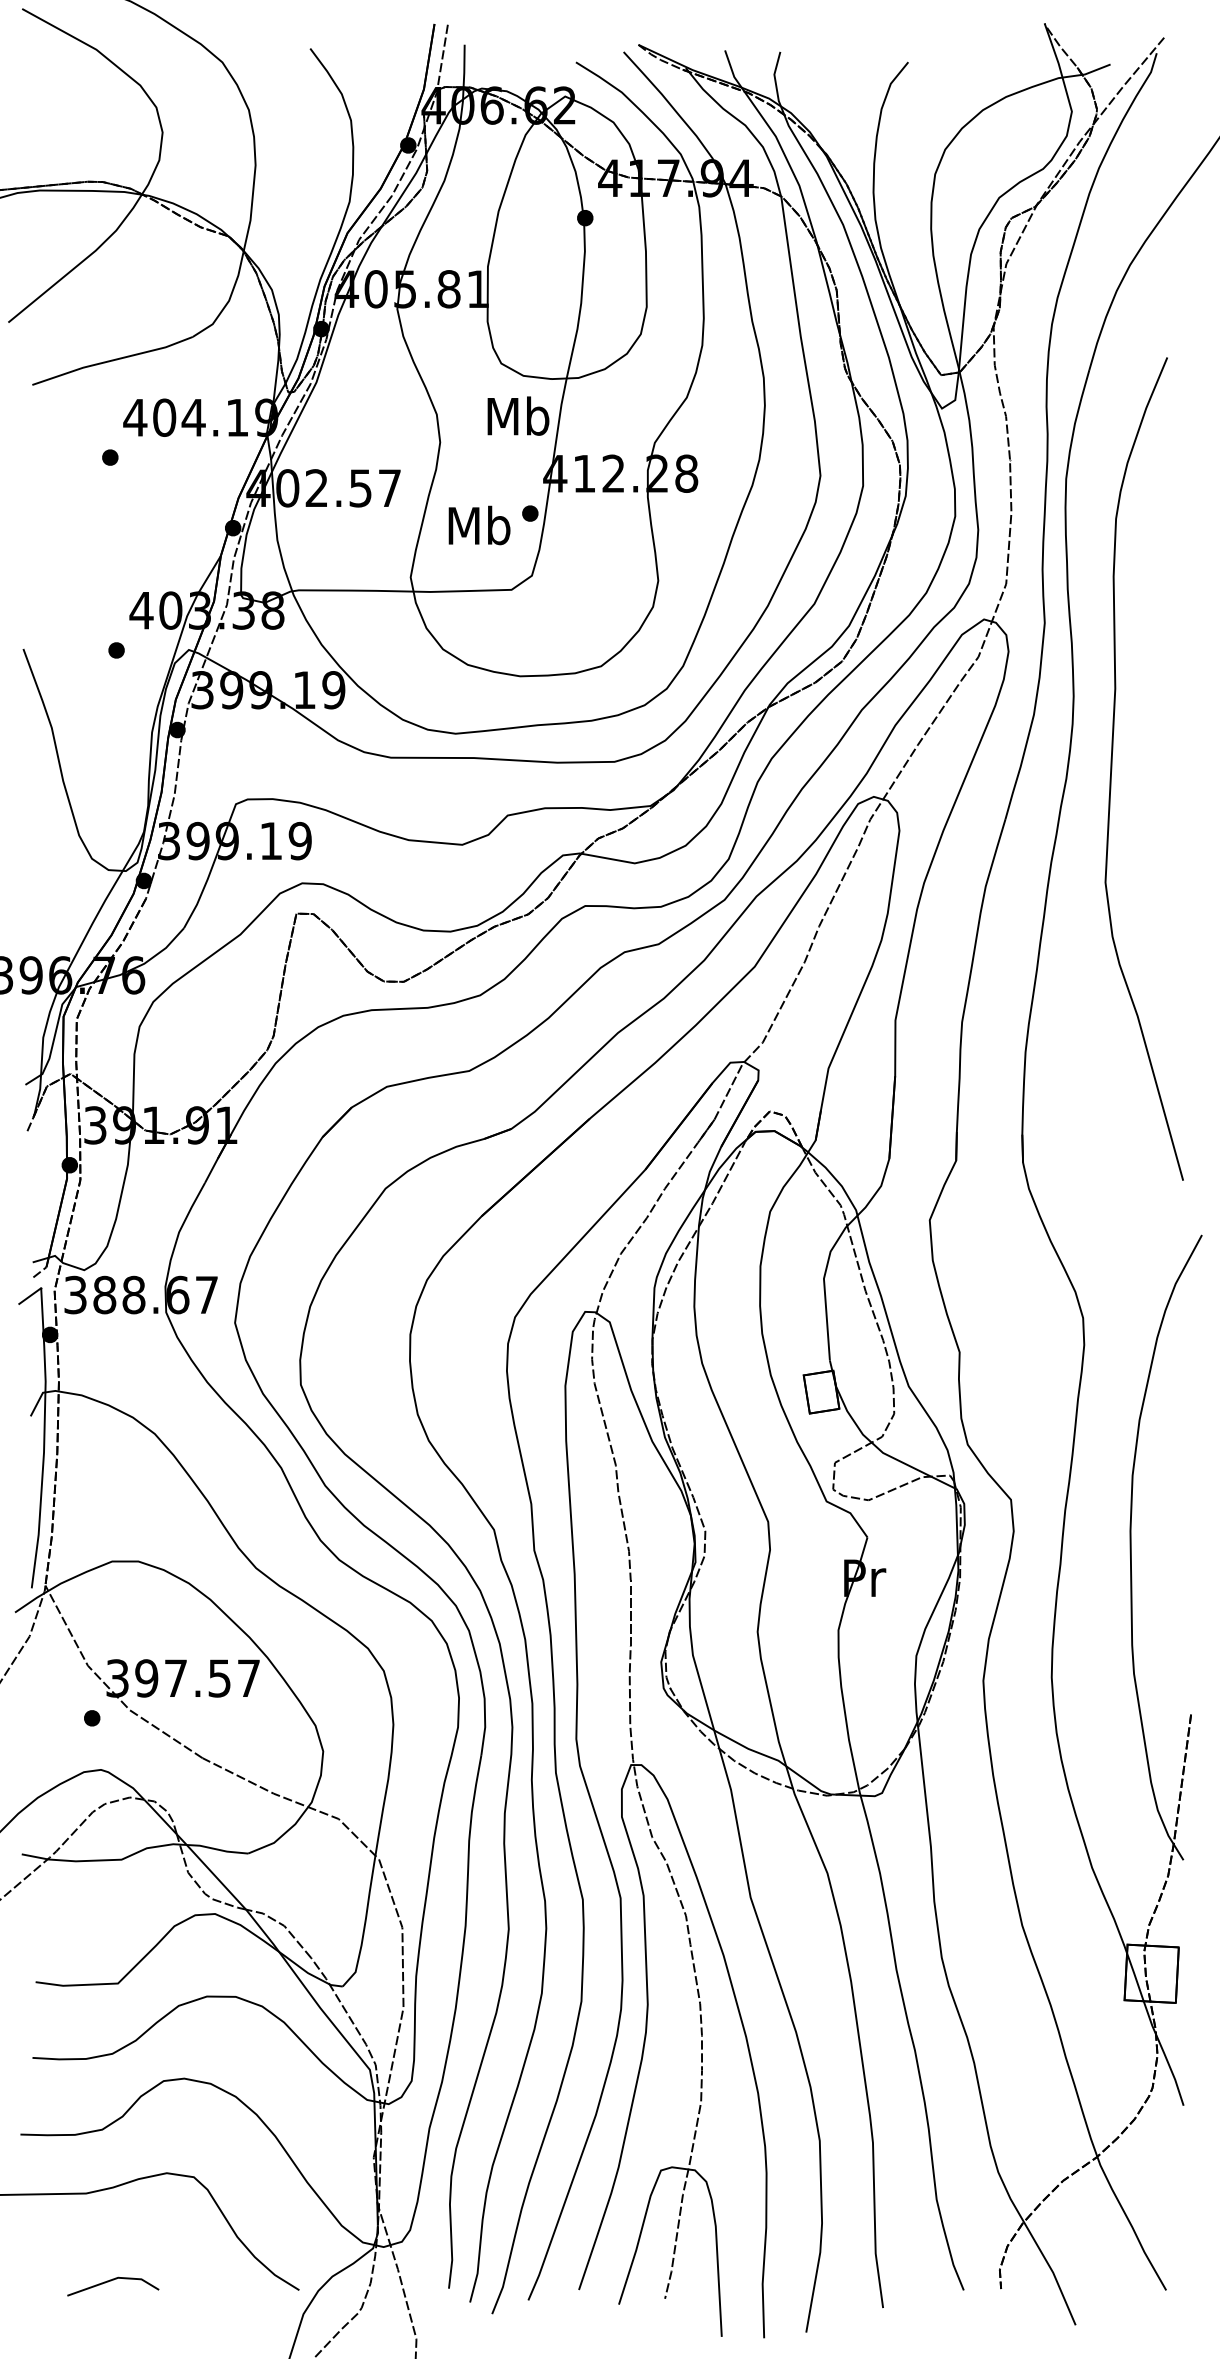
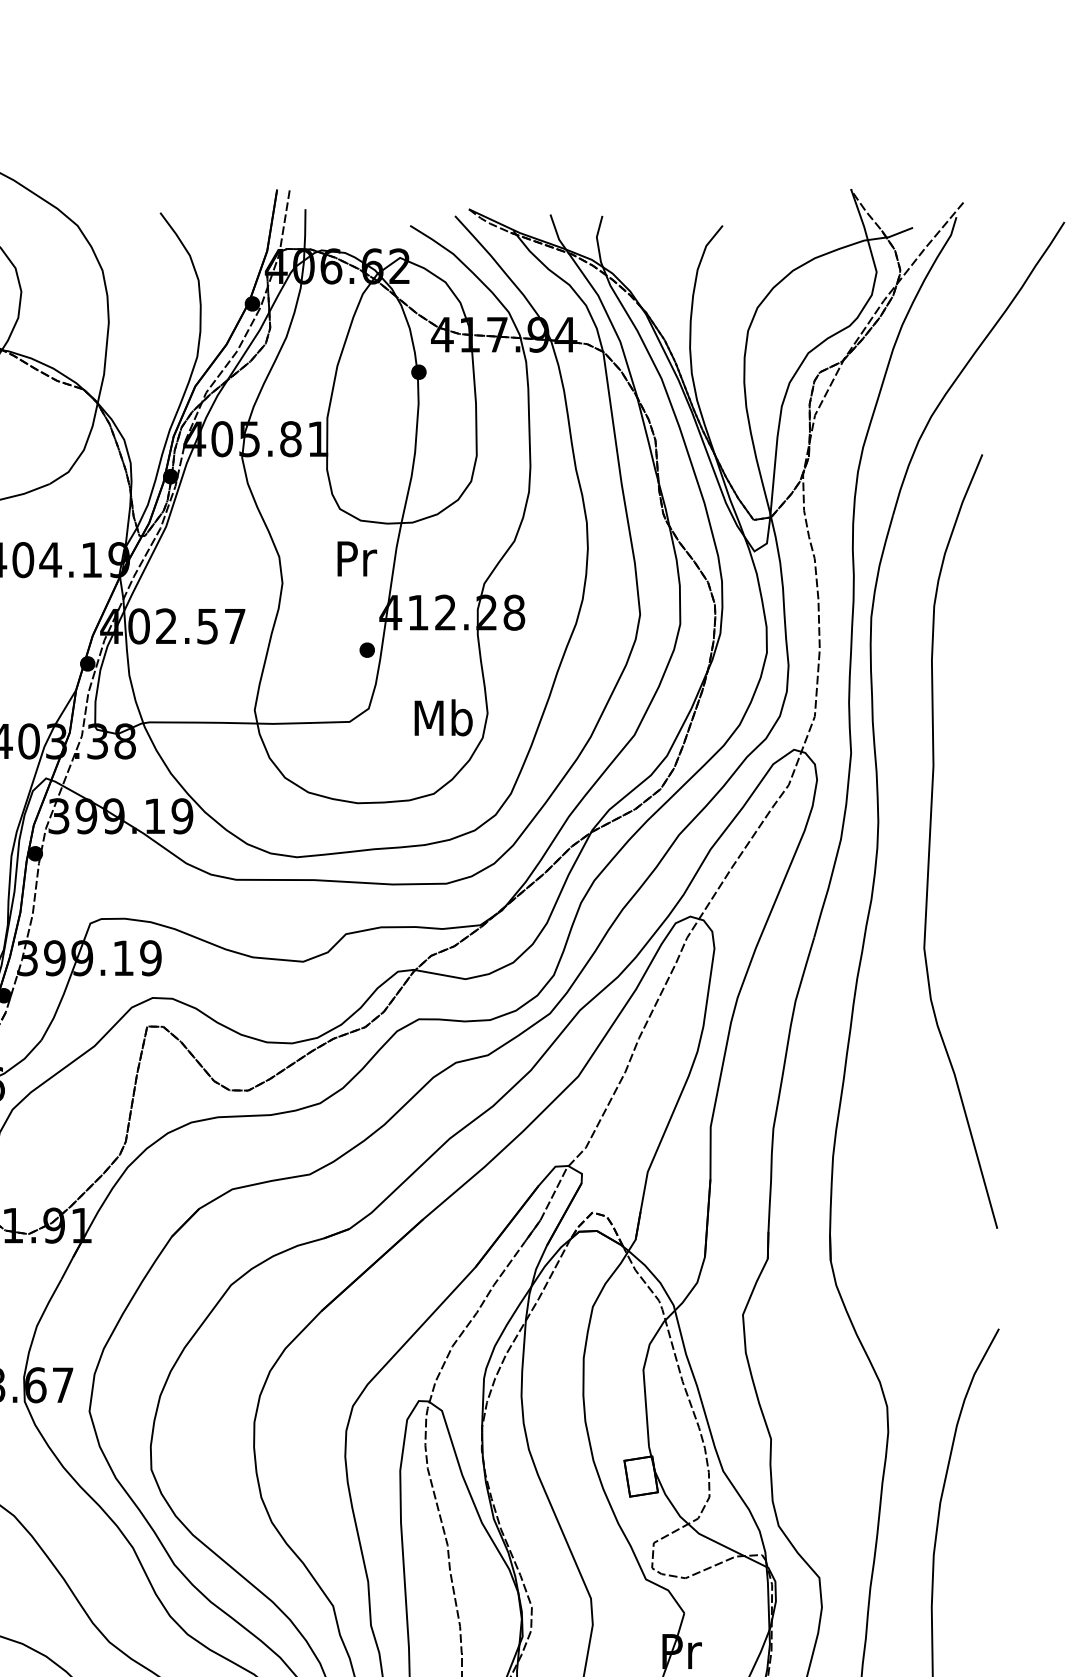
text: (518, 415) -> (356, 557), Mb -> Pr
text: (479, 525) -> (443, 717), moved
curve: (1112, 768) -> (930, 841), moved

